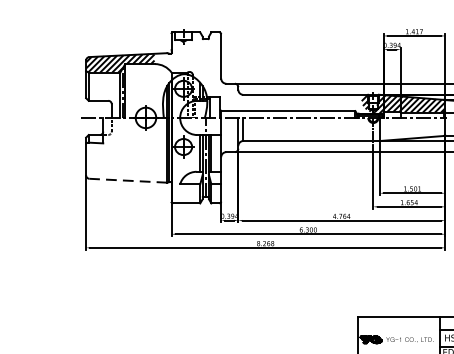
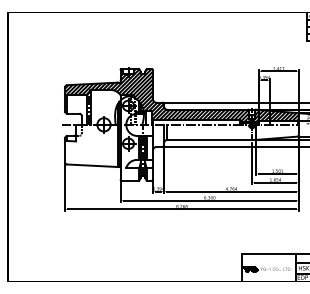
hatch: (261, 72) -> (179, 95), added
line: (128, 180) -> (92, 165), dashed -> solid

